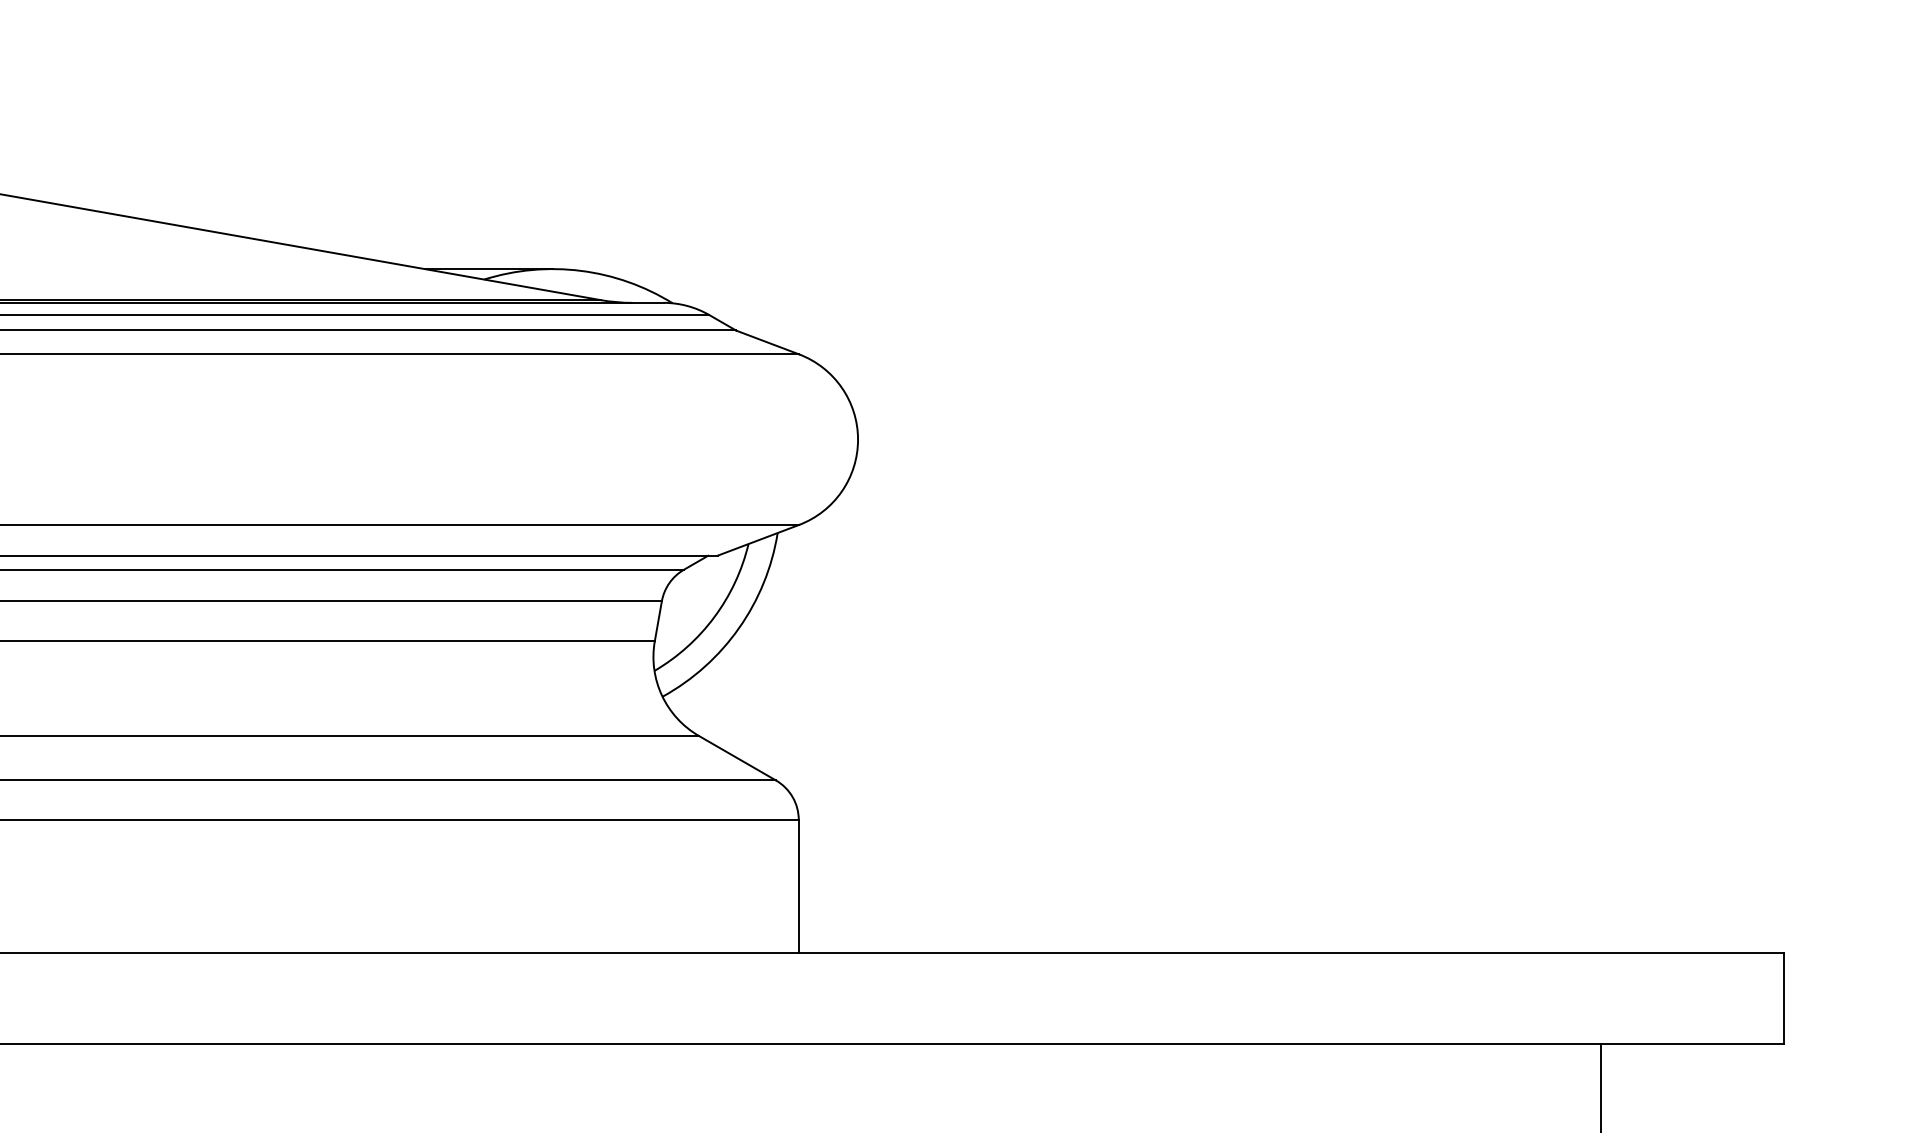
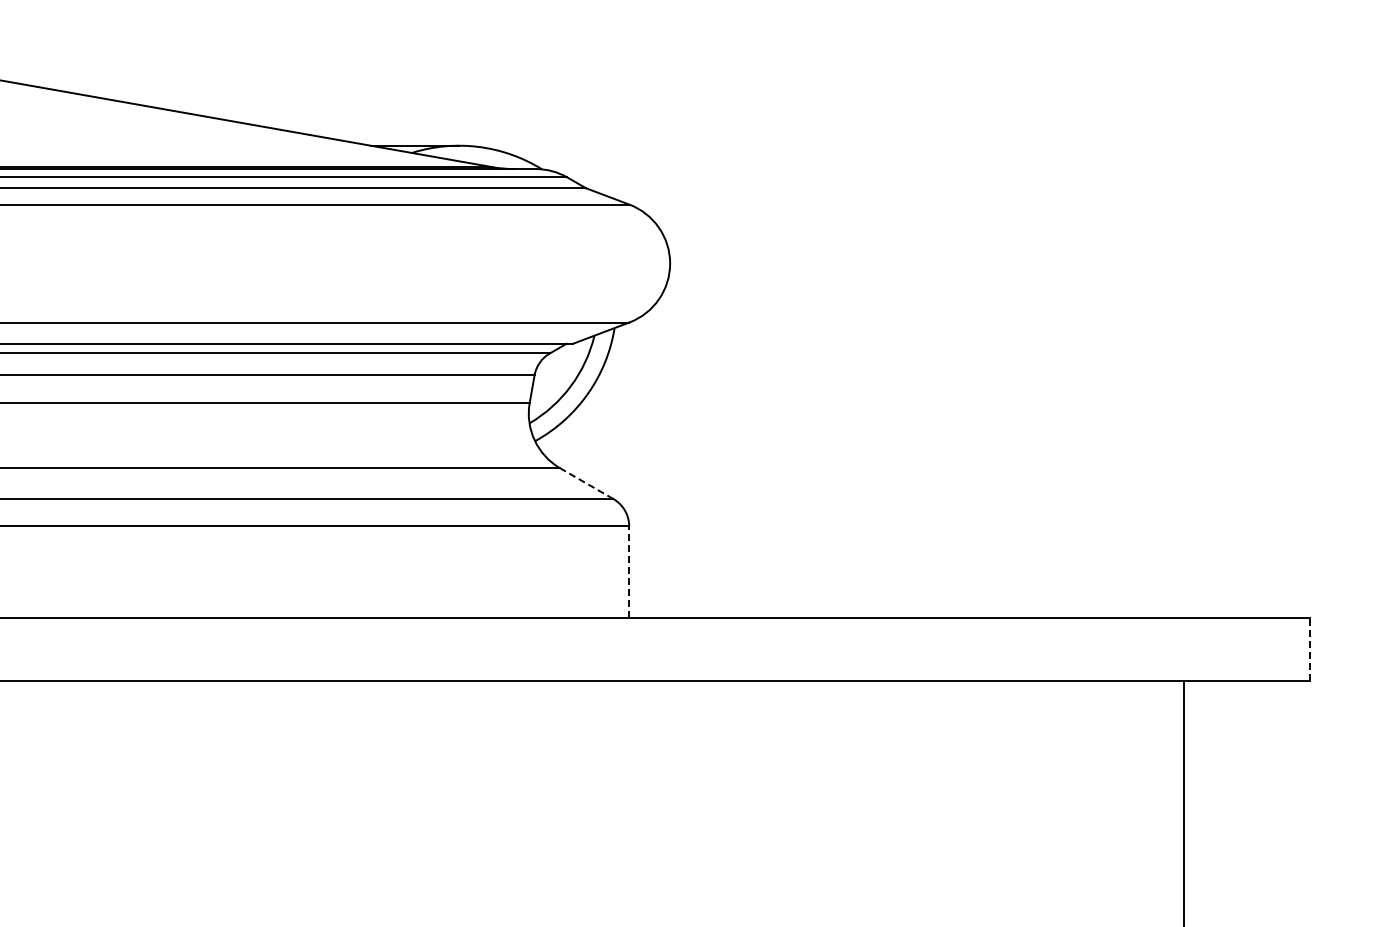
line: (736, 757) -> (586, 483), solid -> dashed
line: (799, 886) -> (629, 572), solid -> dashed
line: (1783, 998) -> (1309, 649), solid -> dashed

